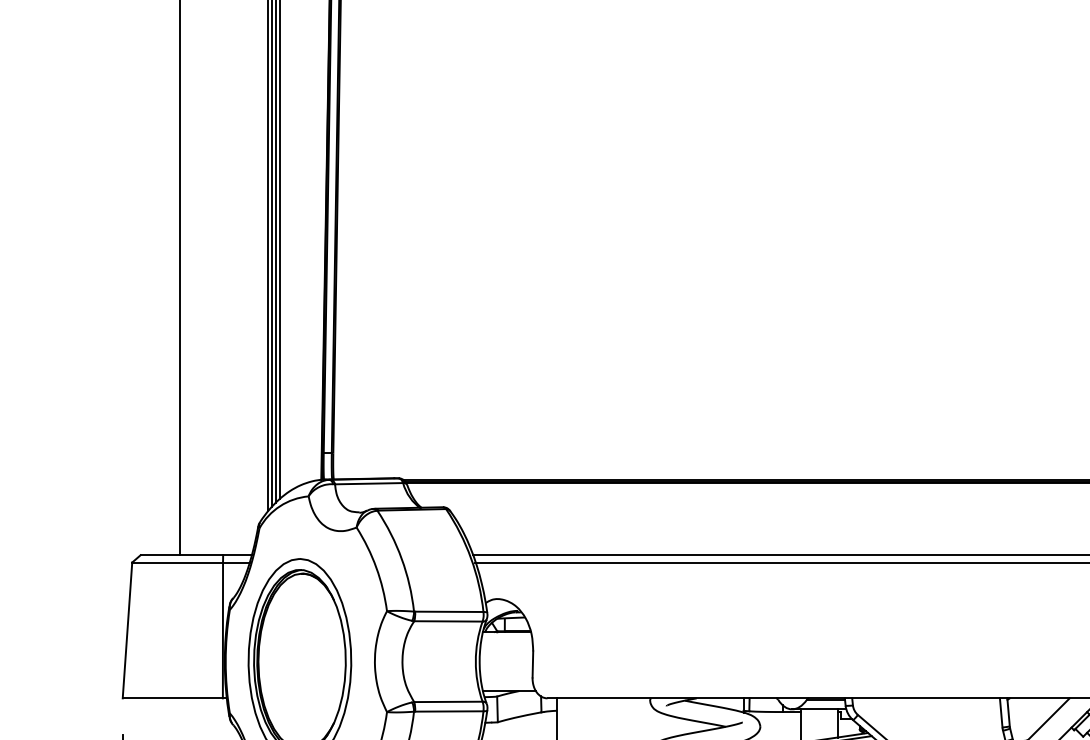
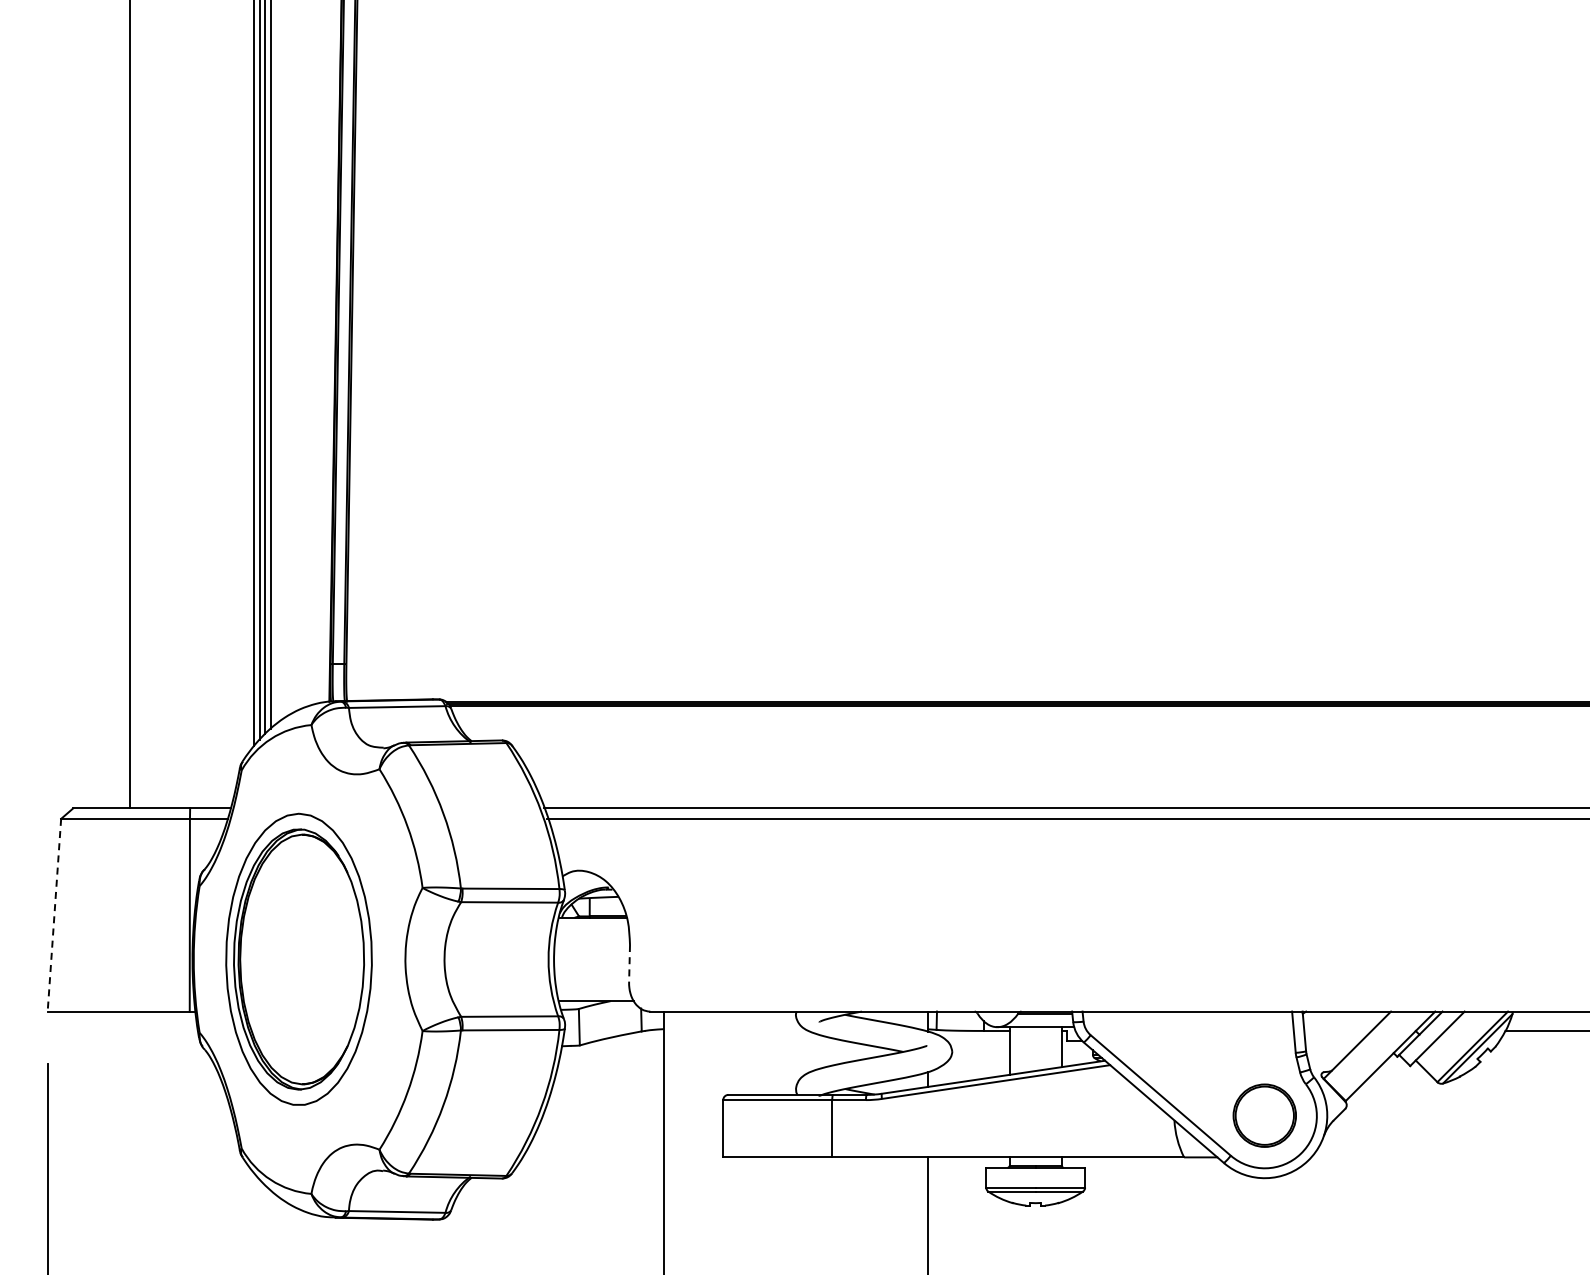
line: (127, 630) -> (54, 915), solid -> dashed
line: (532, 664) -> (629, 963), solid -> dashed

